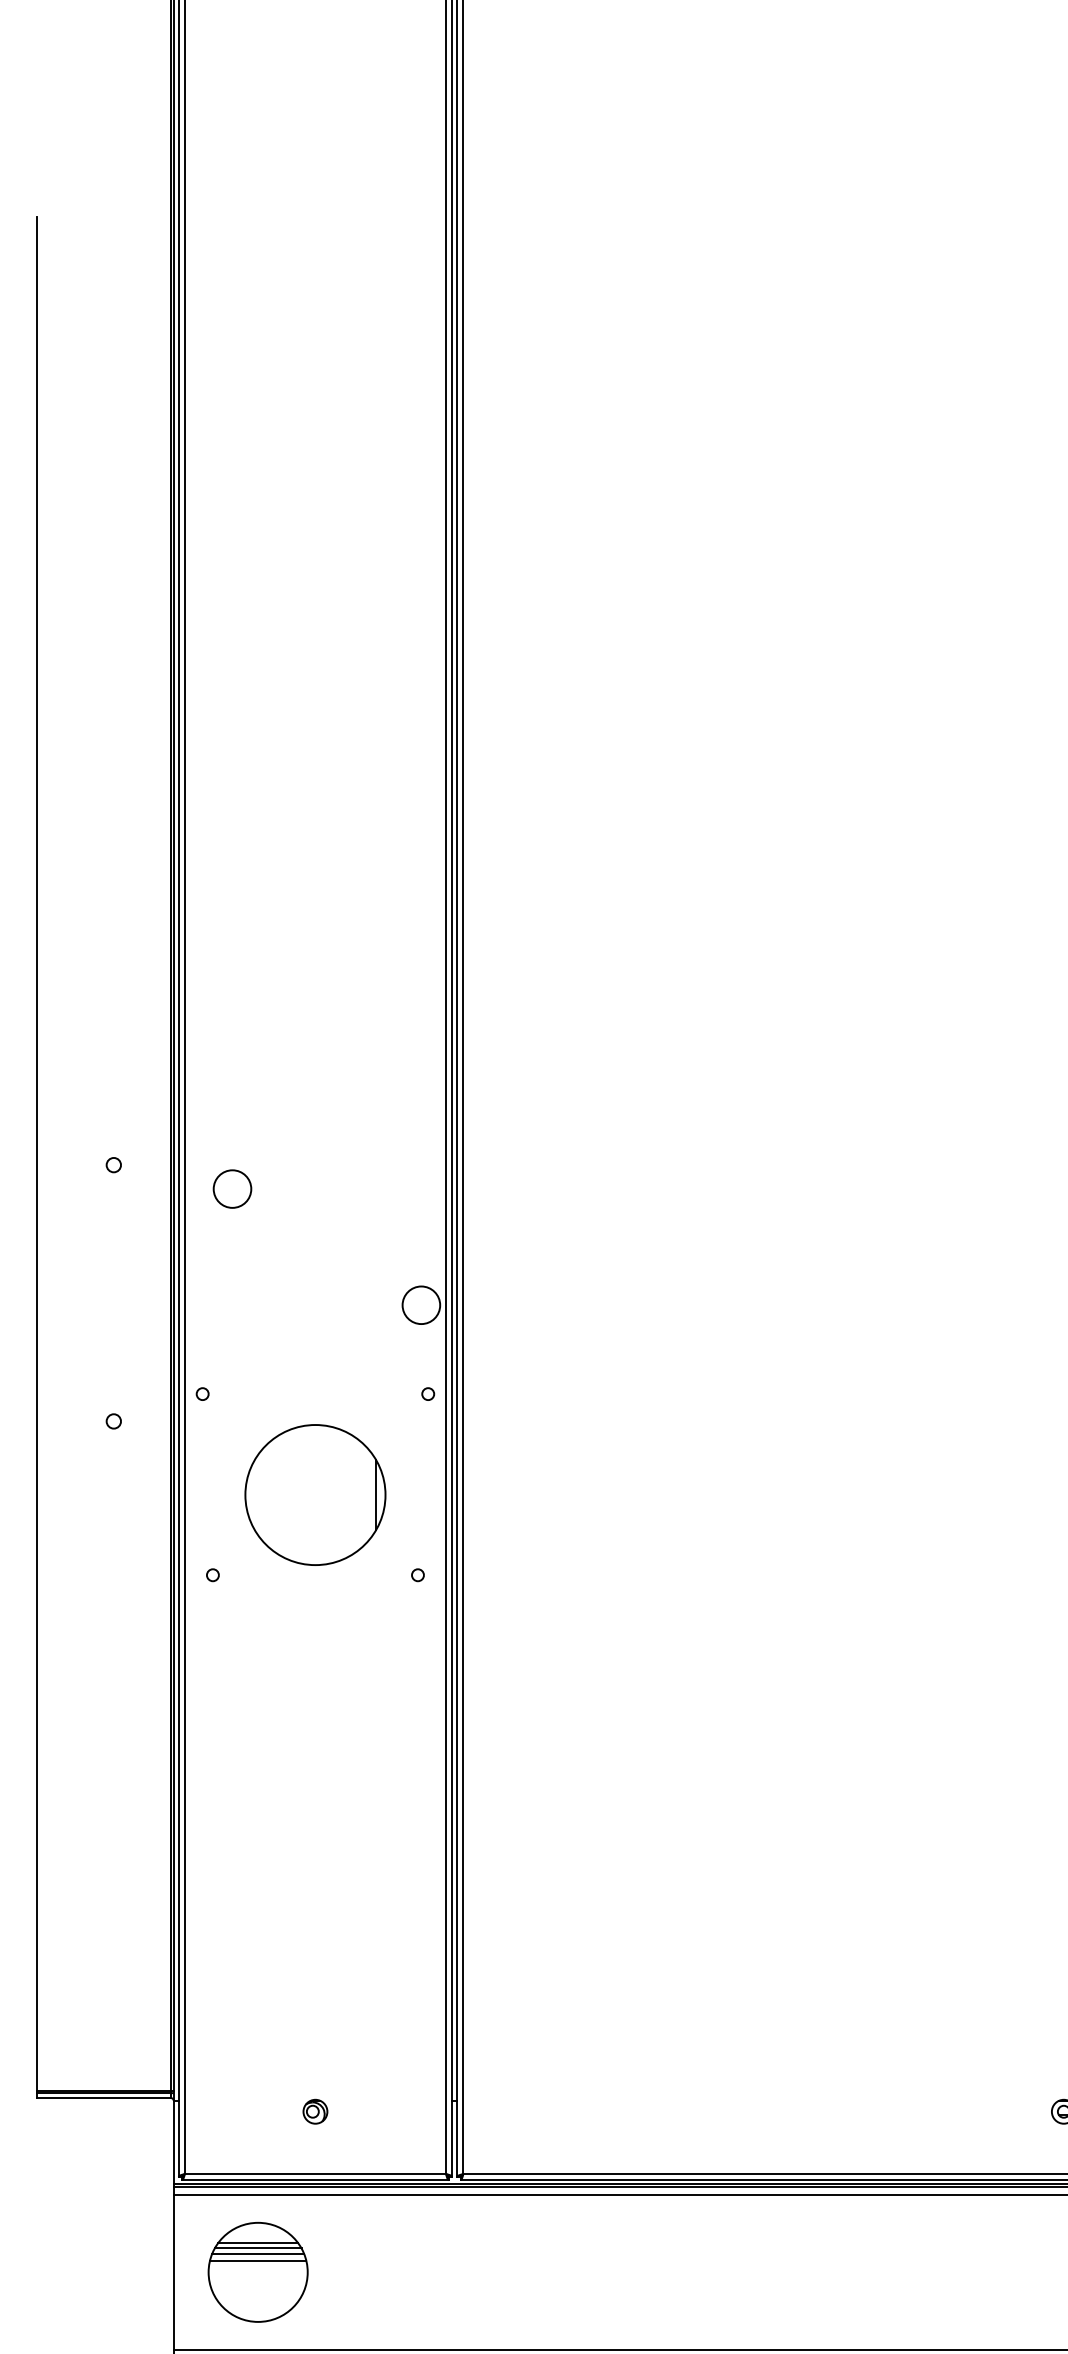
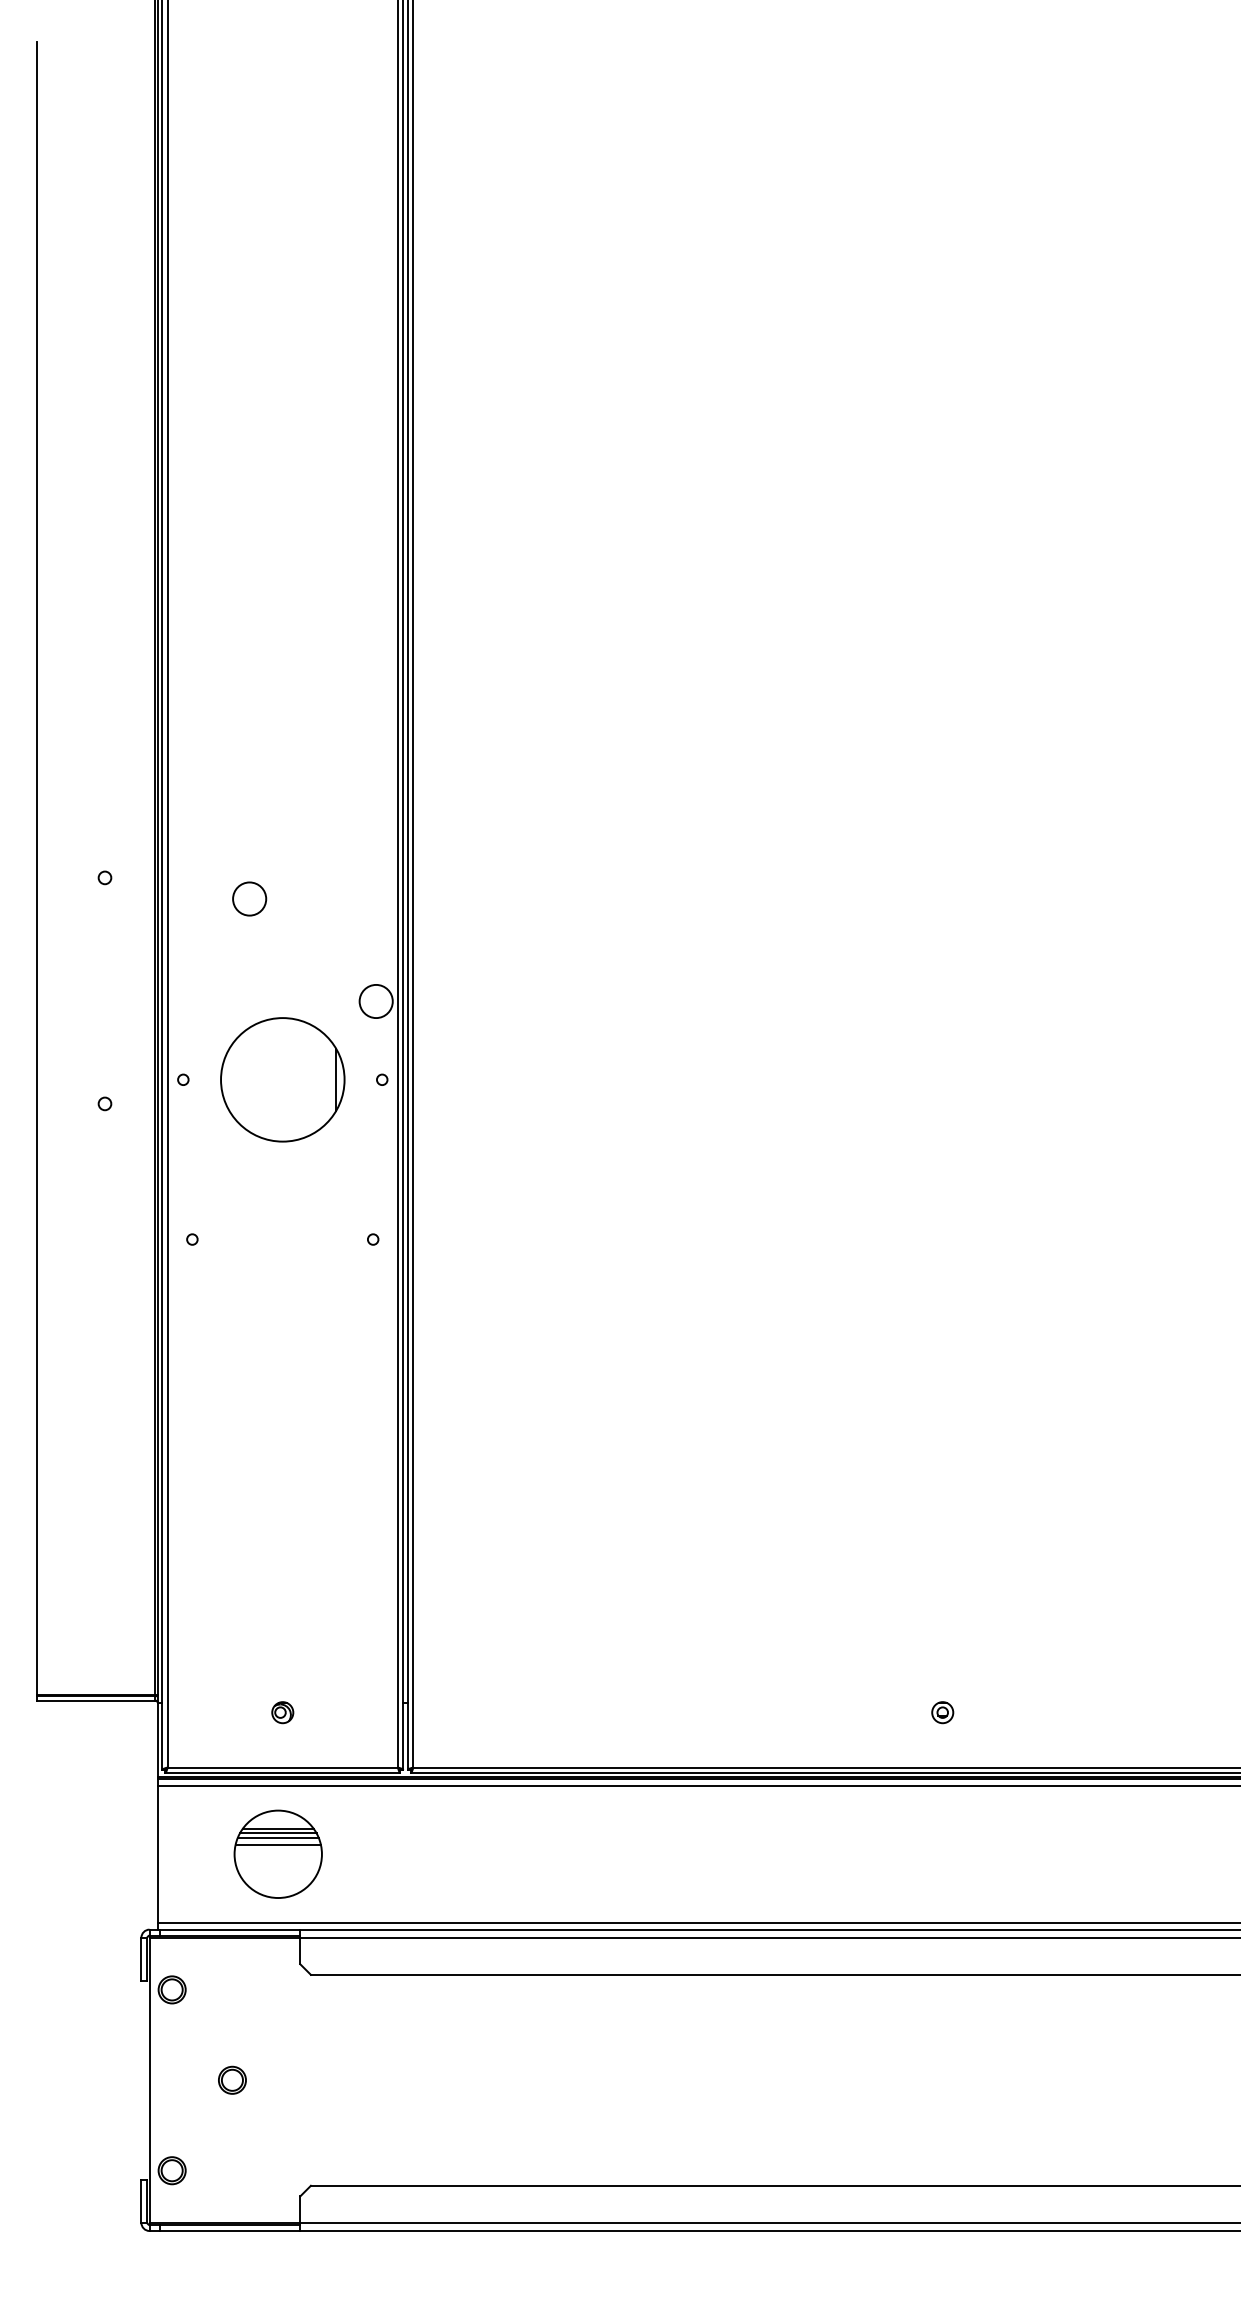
circle: (232, 1188) -> (249, 898), moved
part: (315, 1494) -> (282, 1079), moved
part: (257, 2271) -> (277, 1853), moved

